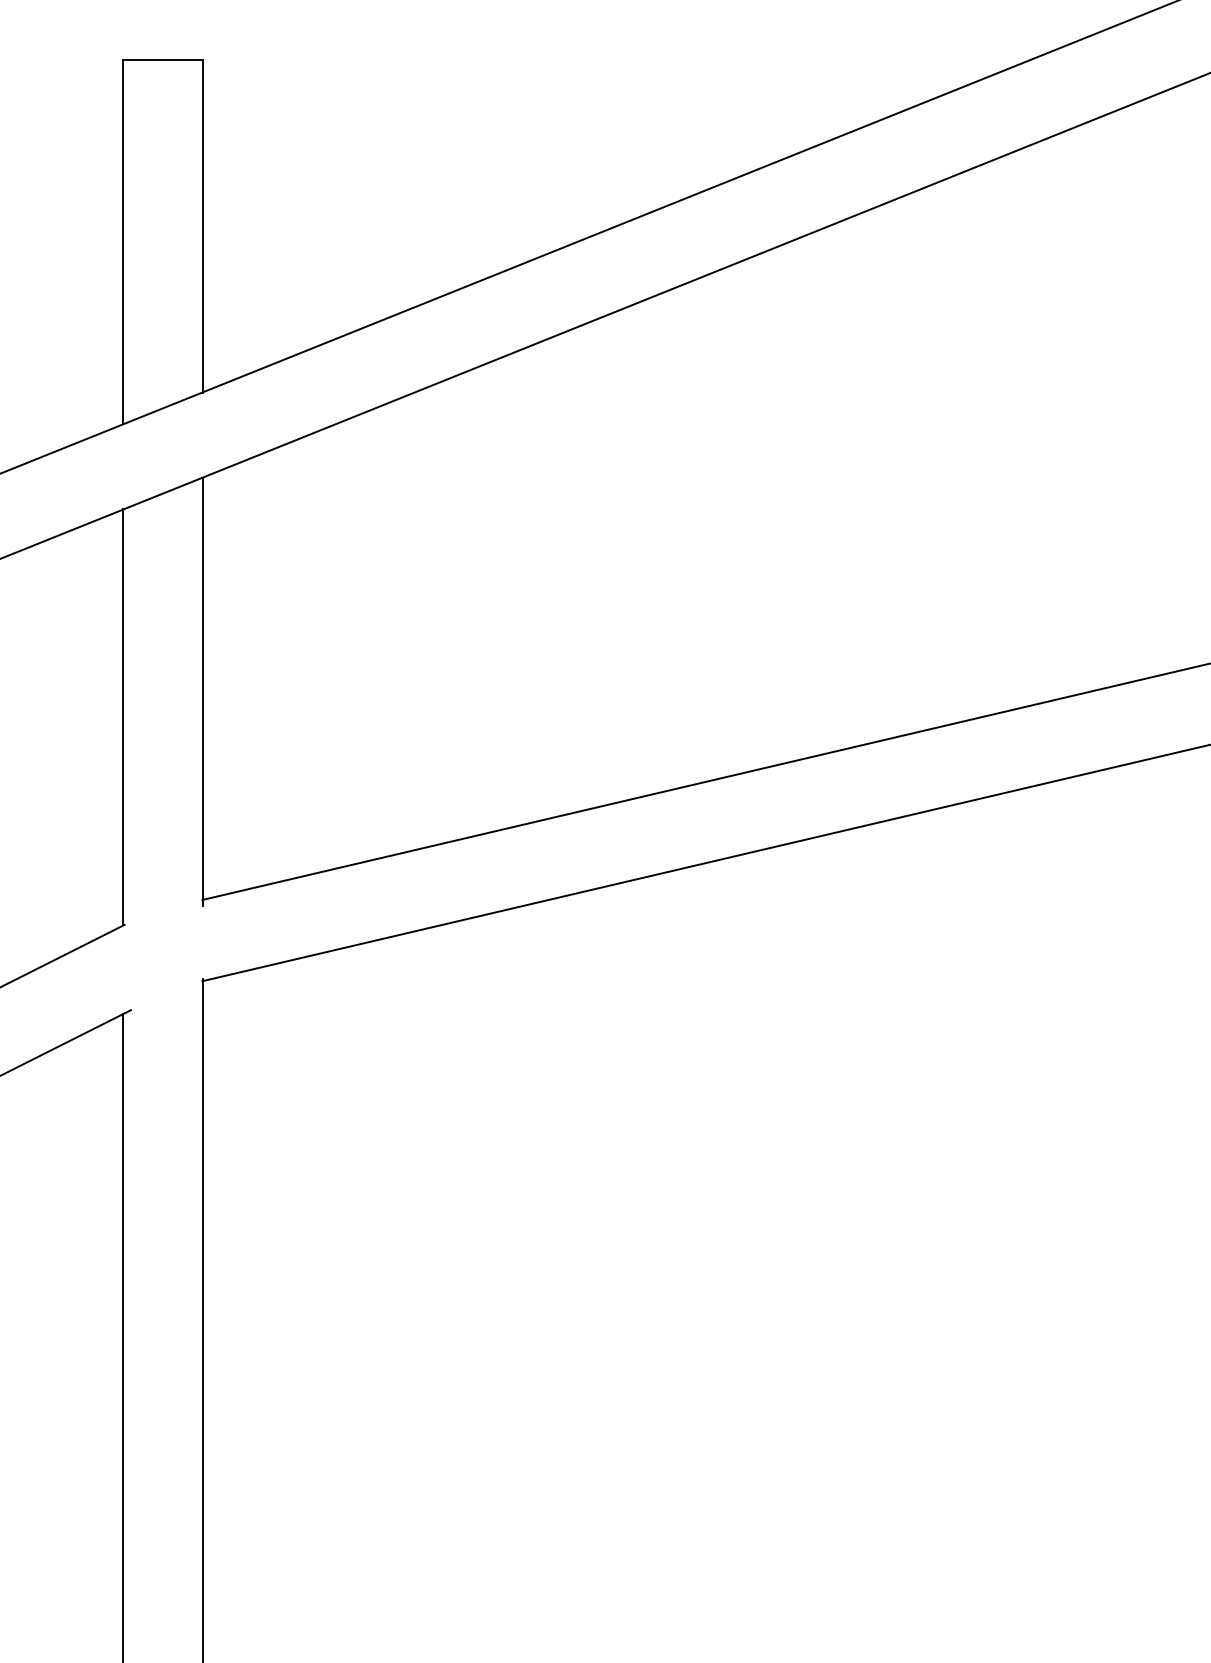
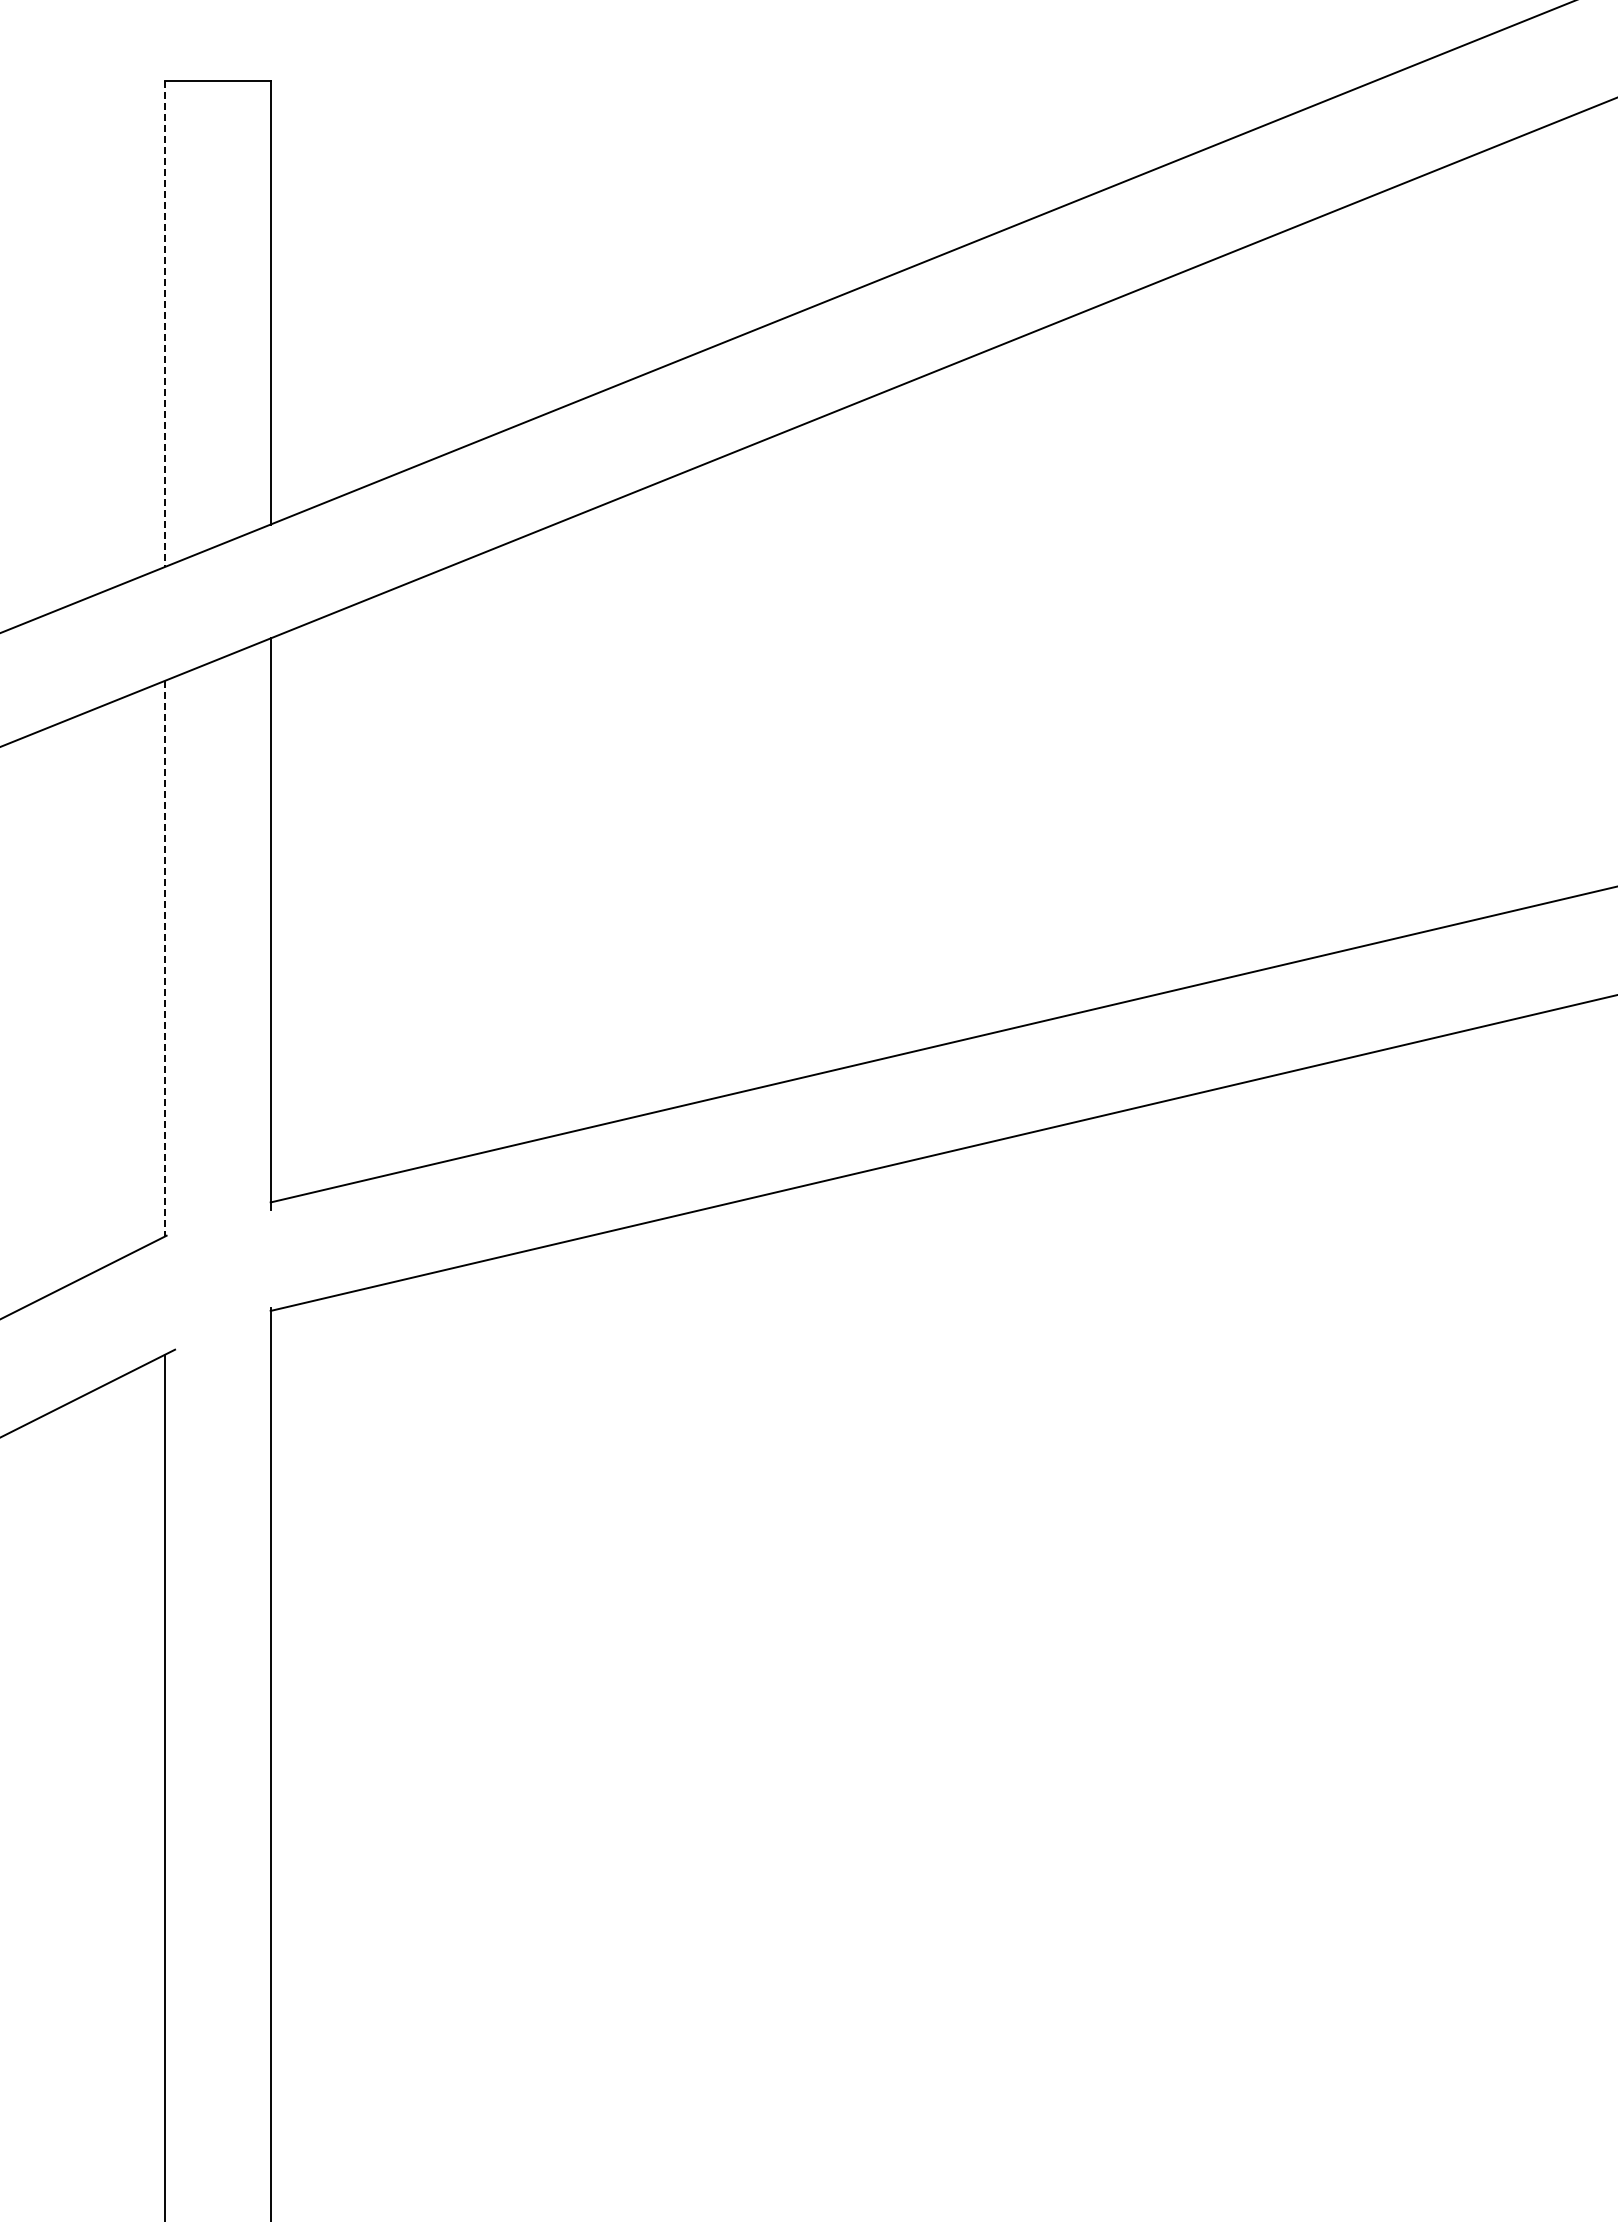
line: (123, 242) -> (165, 324), solid -> dashed
line: (123, 717) -> (165, 958), solid -> dashed

